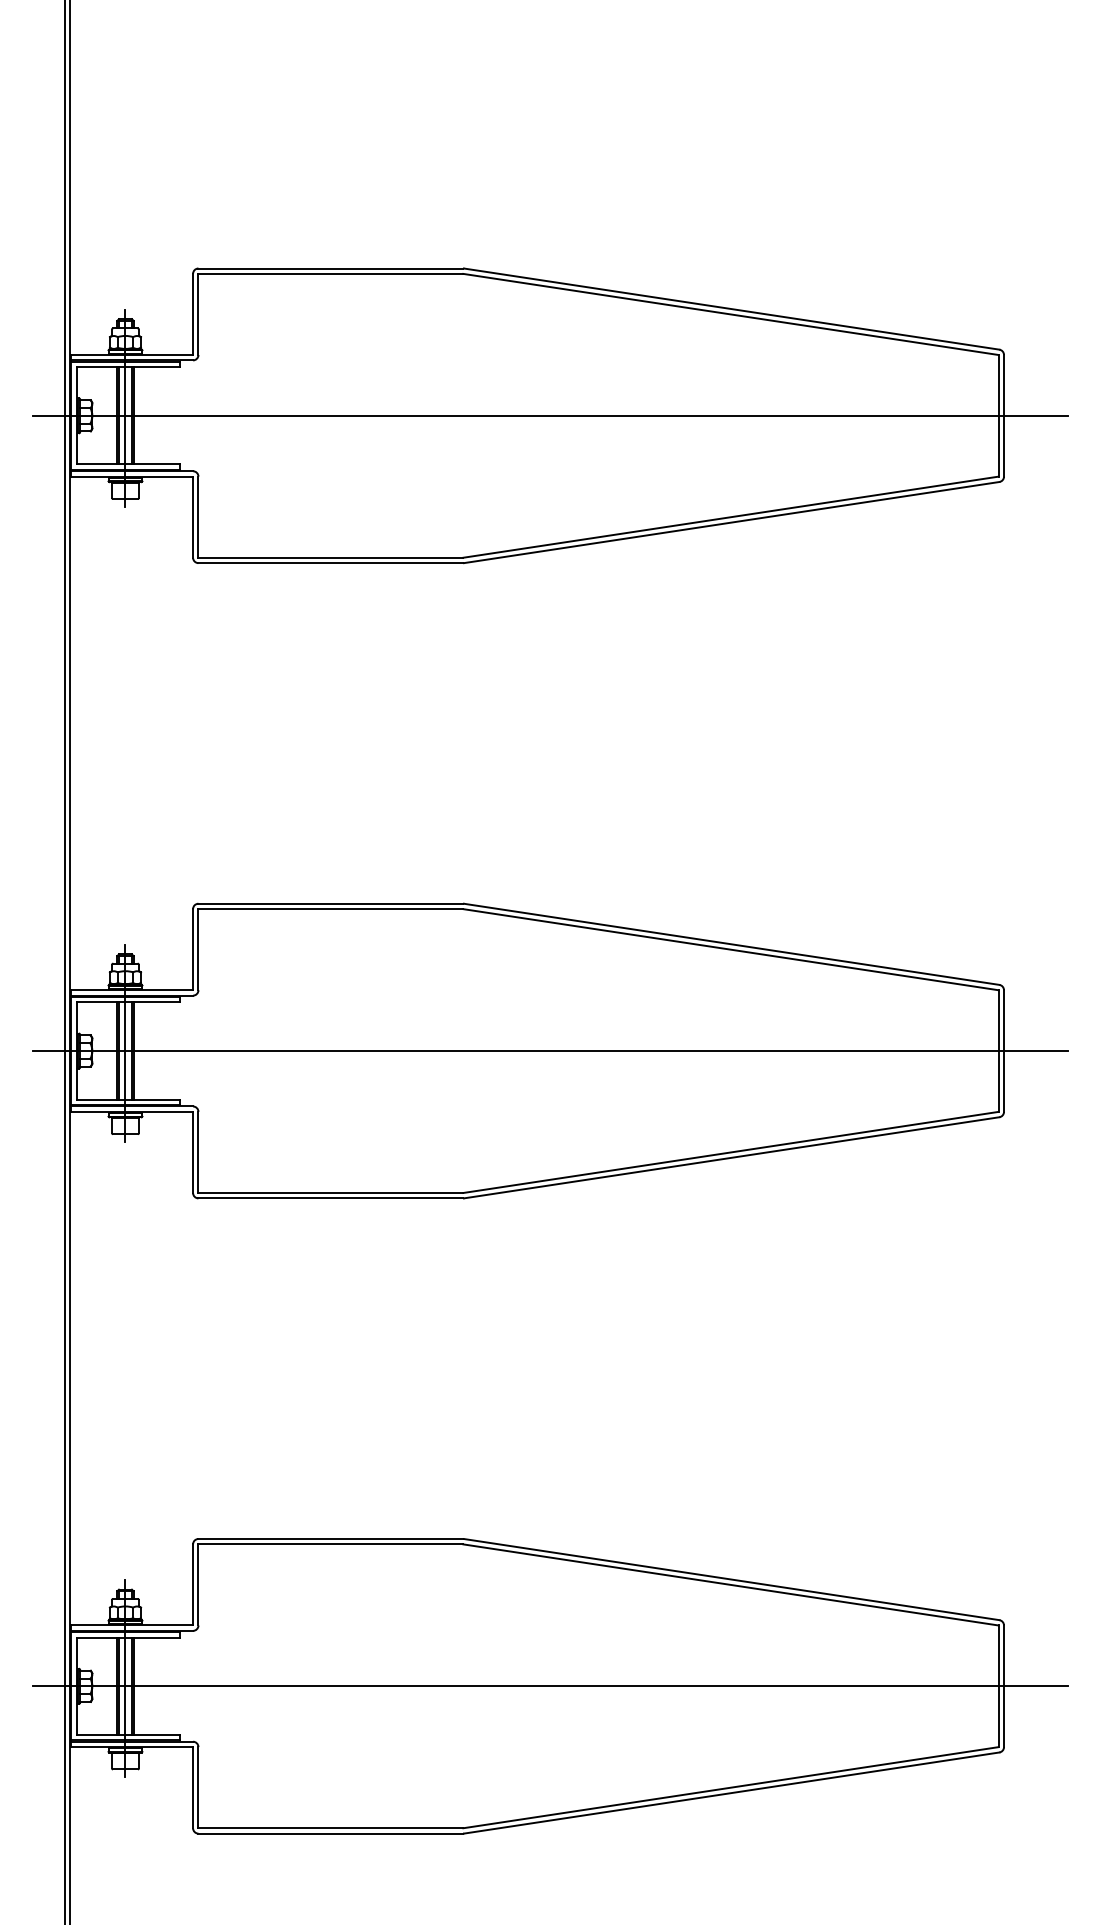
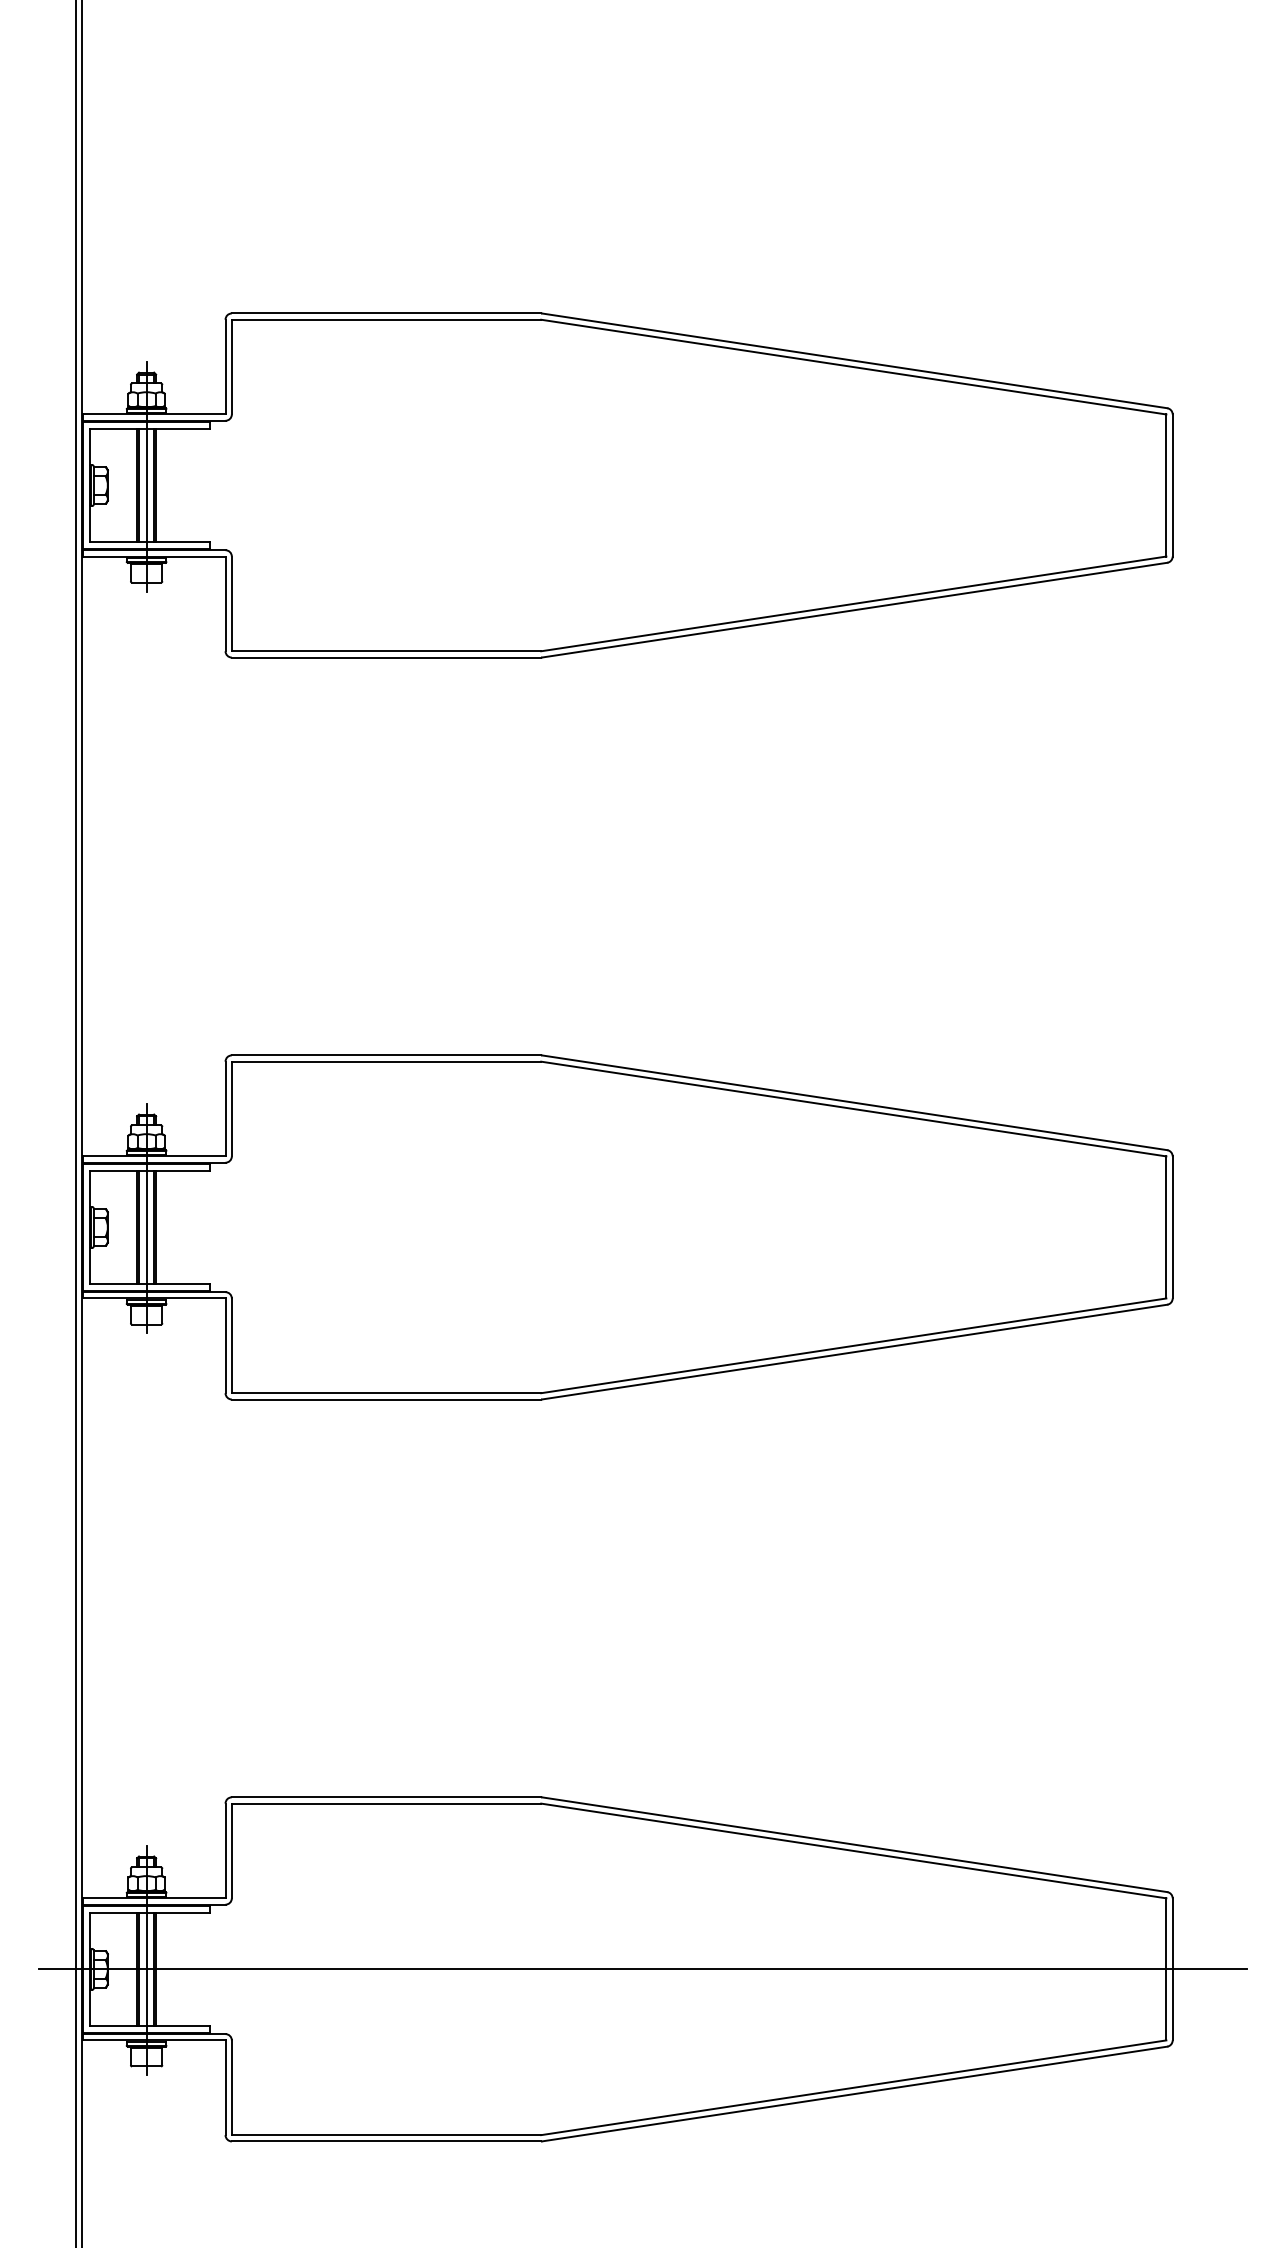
line: (550, 415) -> (642, 485), removed
line: (550, 1051) -> (642, 1227), removed

